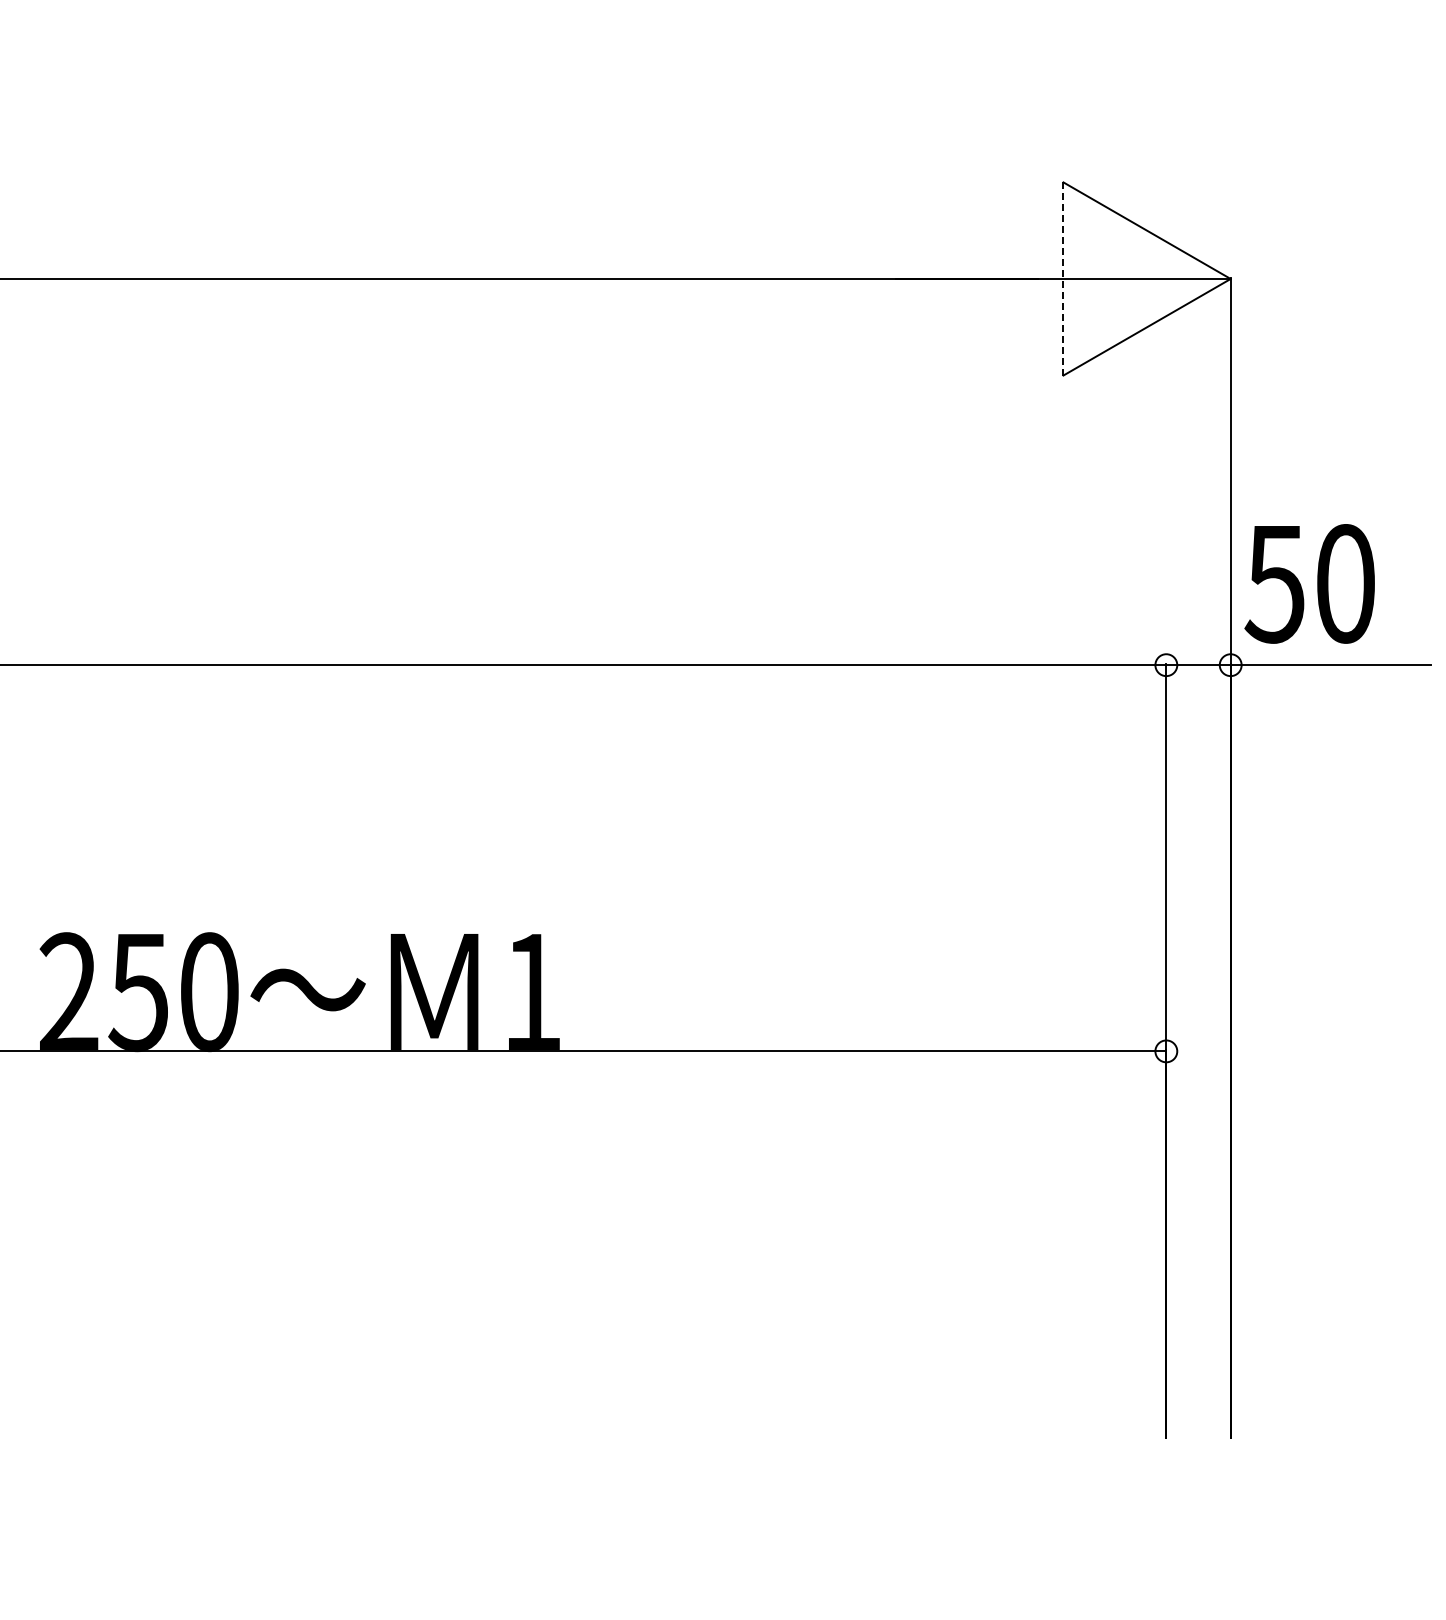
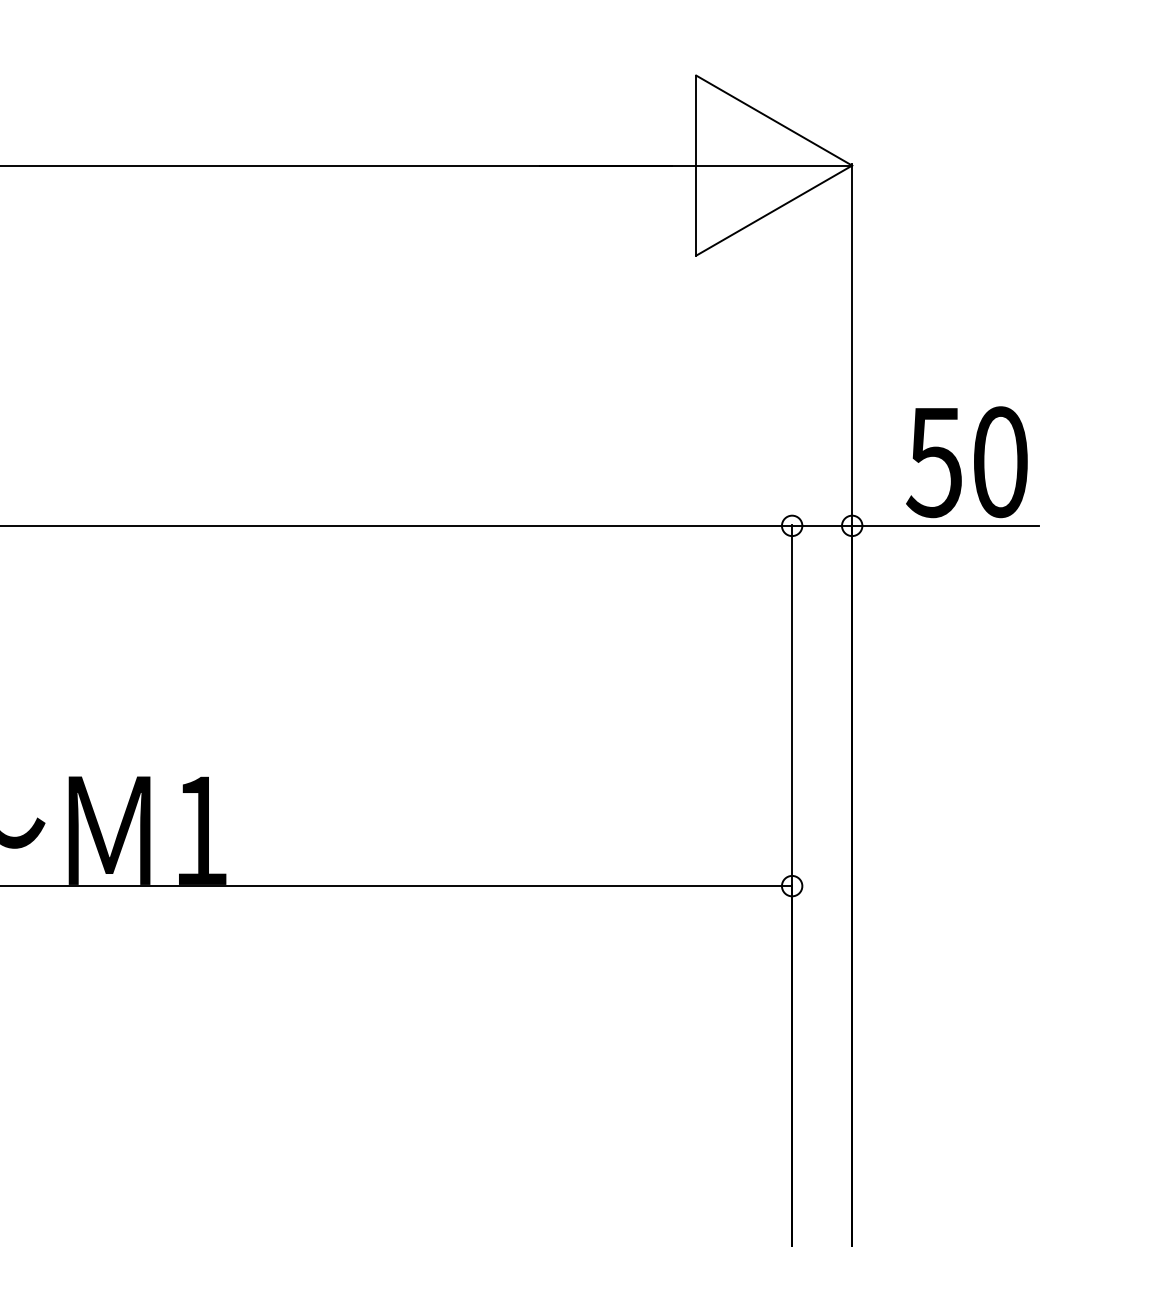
line: (1063, 278) -> (696, 165), dashed -> solid
text: (1309, 583) -> (966, 461), moved

